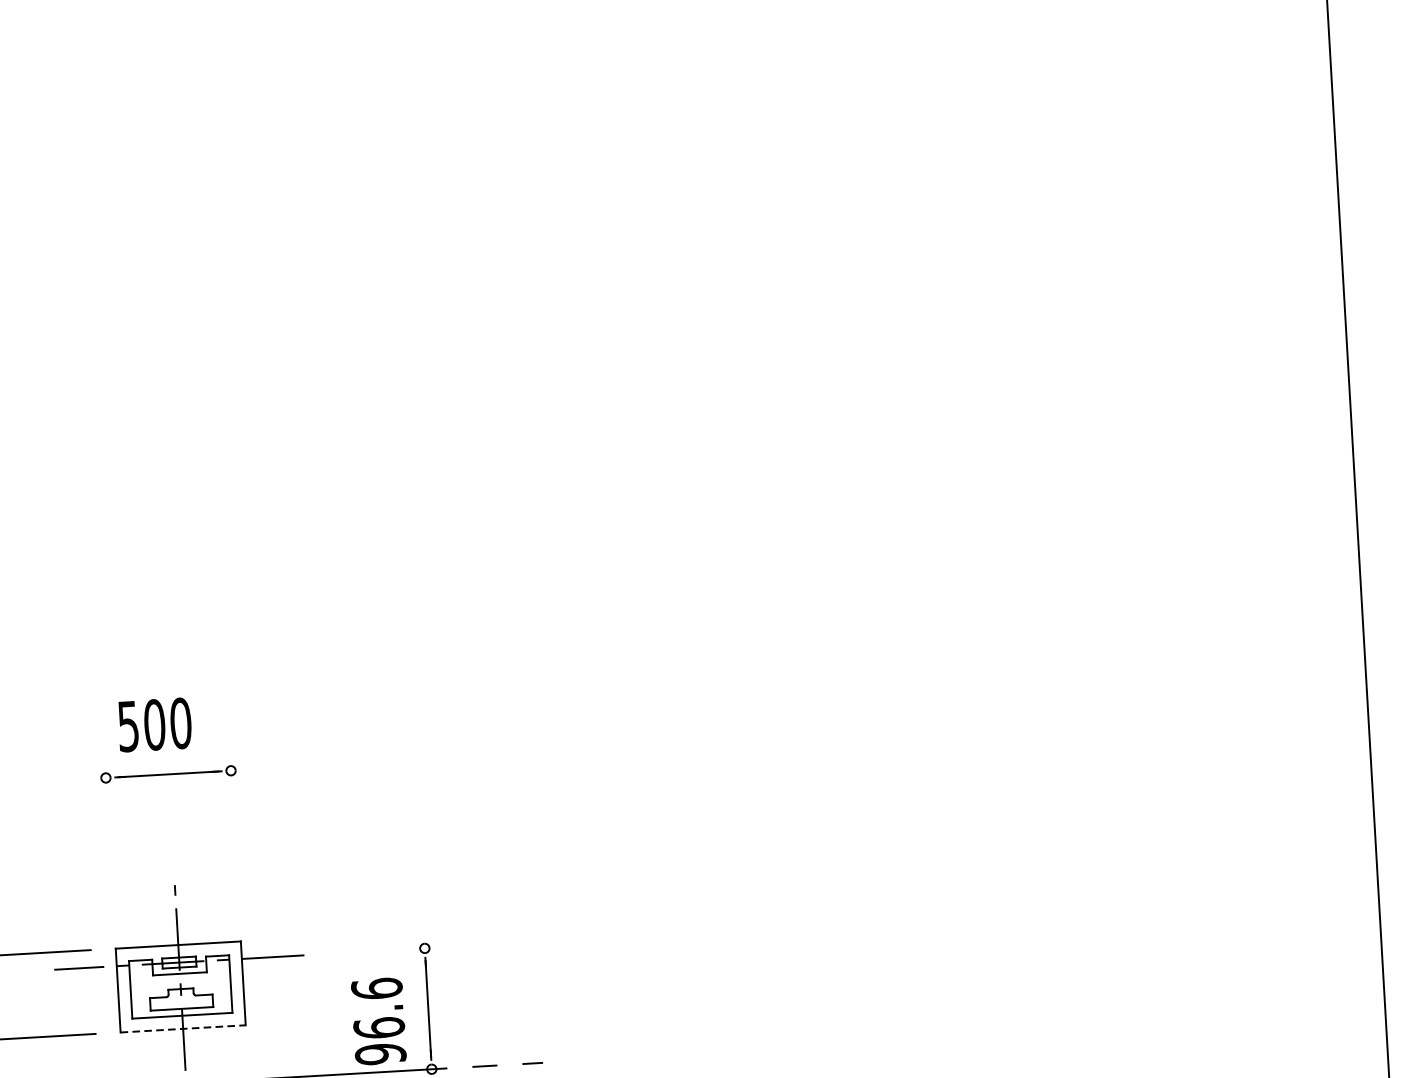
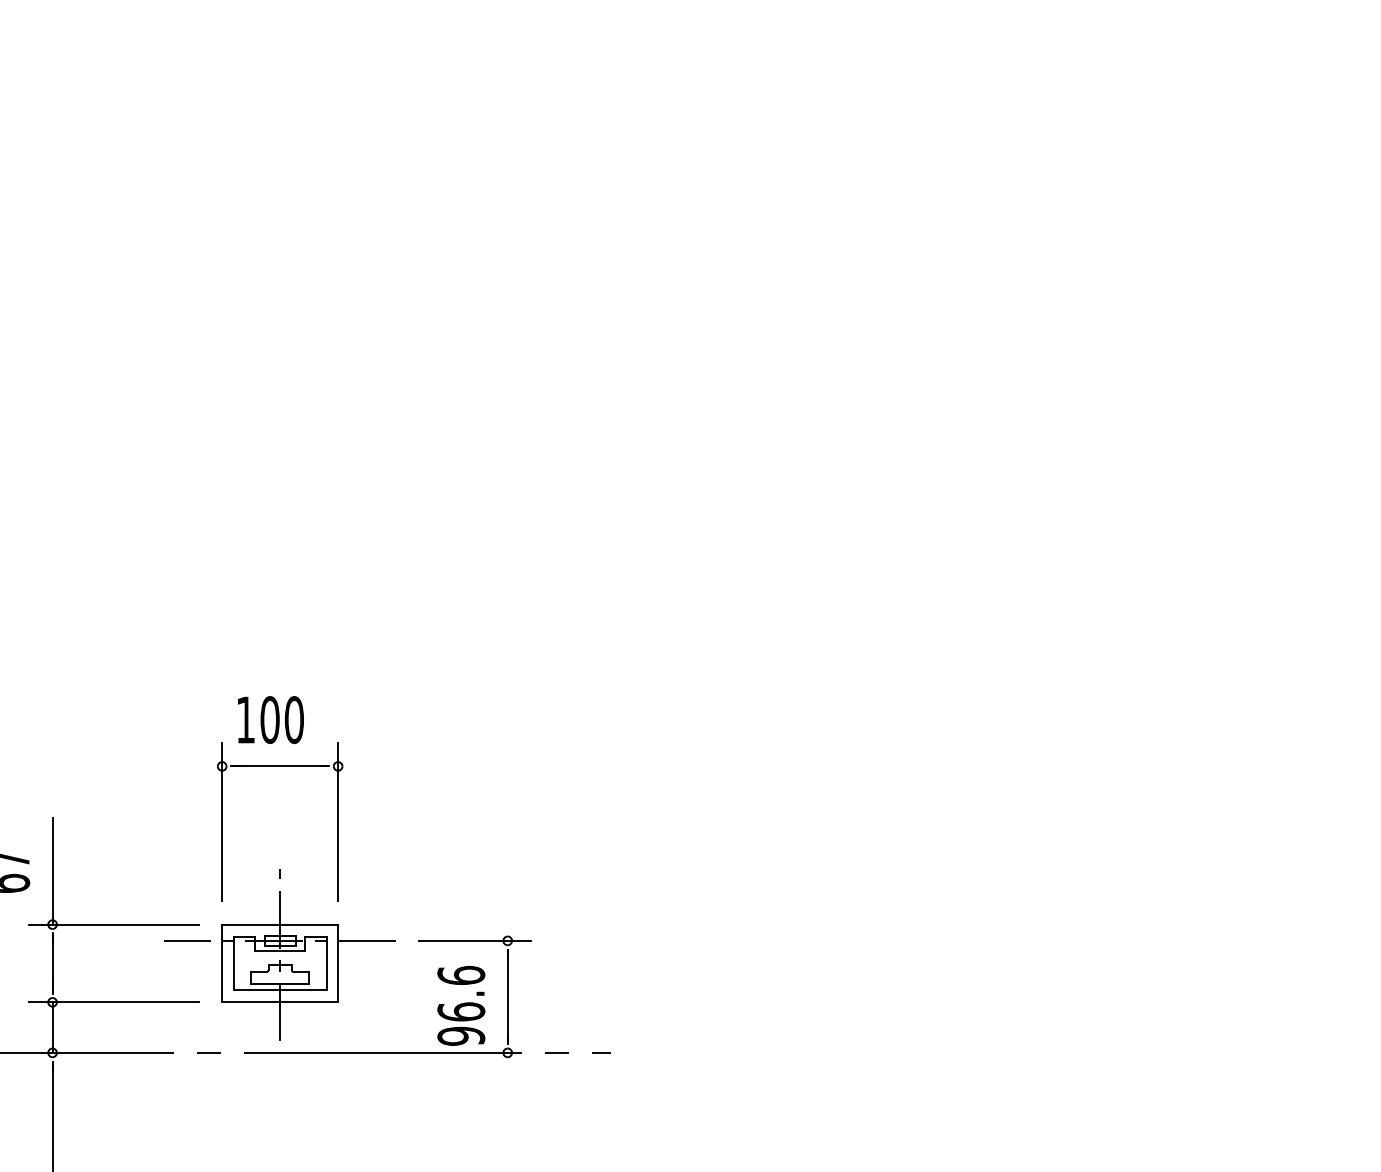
text: (128, 726) -> (245, 720), 500 -> 100
line: (234, 831) -> (338, 822), added
line: (109, 838) -> (222, 822), added
line: (388, 950) -> (474, 940), added
line: (183, 1029) -> (280, 1002), dashed -> solid

